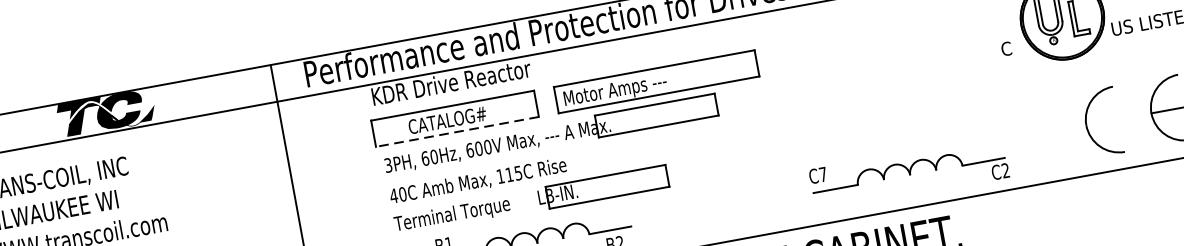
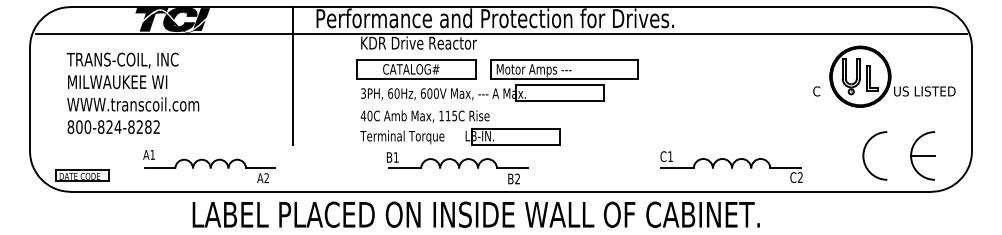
fill: (148, 103) -> (201, 18), added
line: (456, 131) -> (416, 78), dashed -> solid
text: (823, 174) -> (670, 156), C7 -> C1

